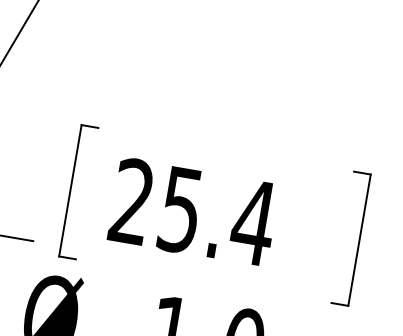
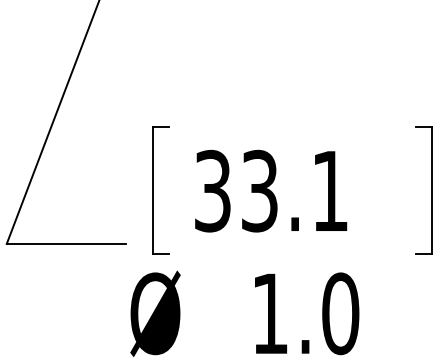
text: (194, 211) -> (272, 190), 25.4 -> 33.1

